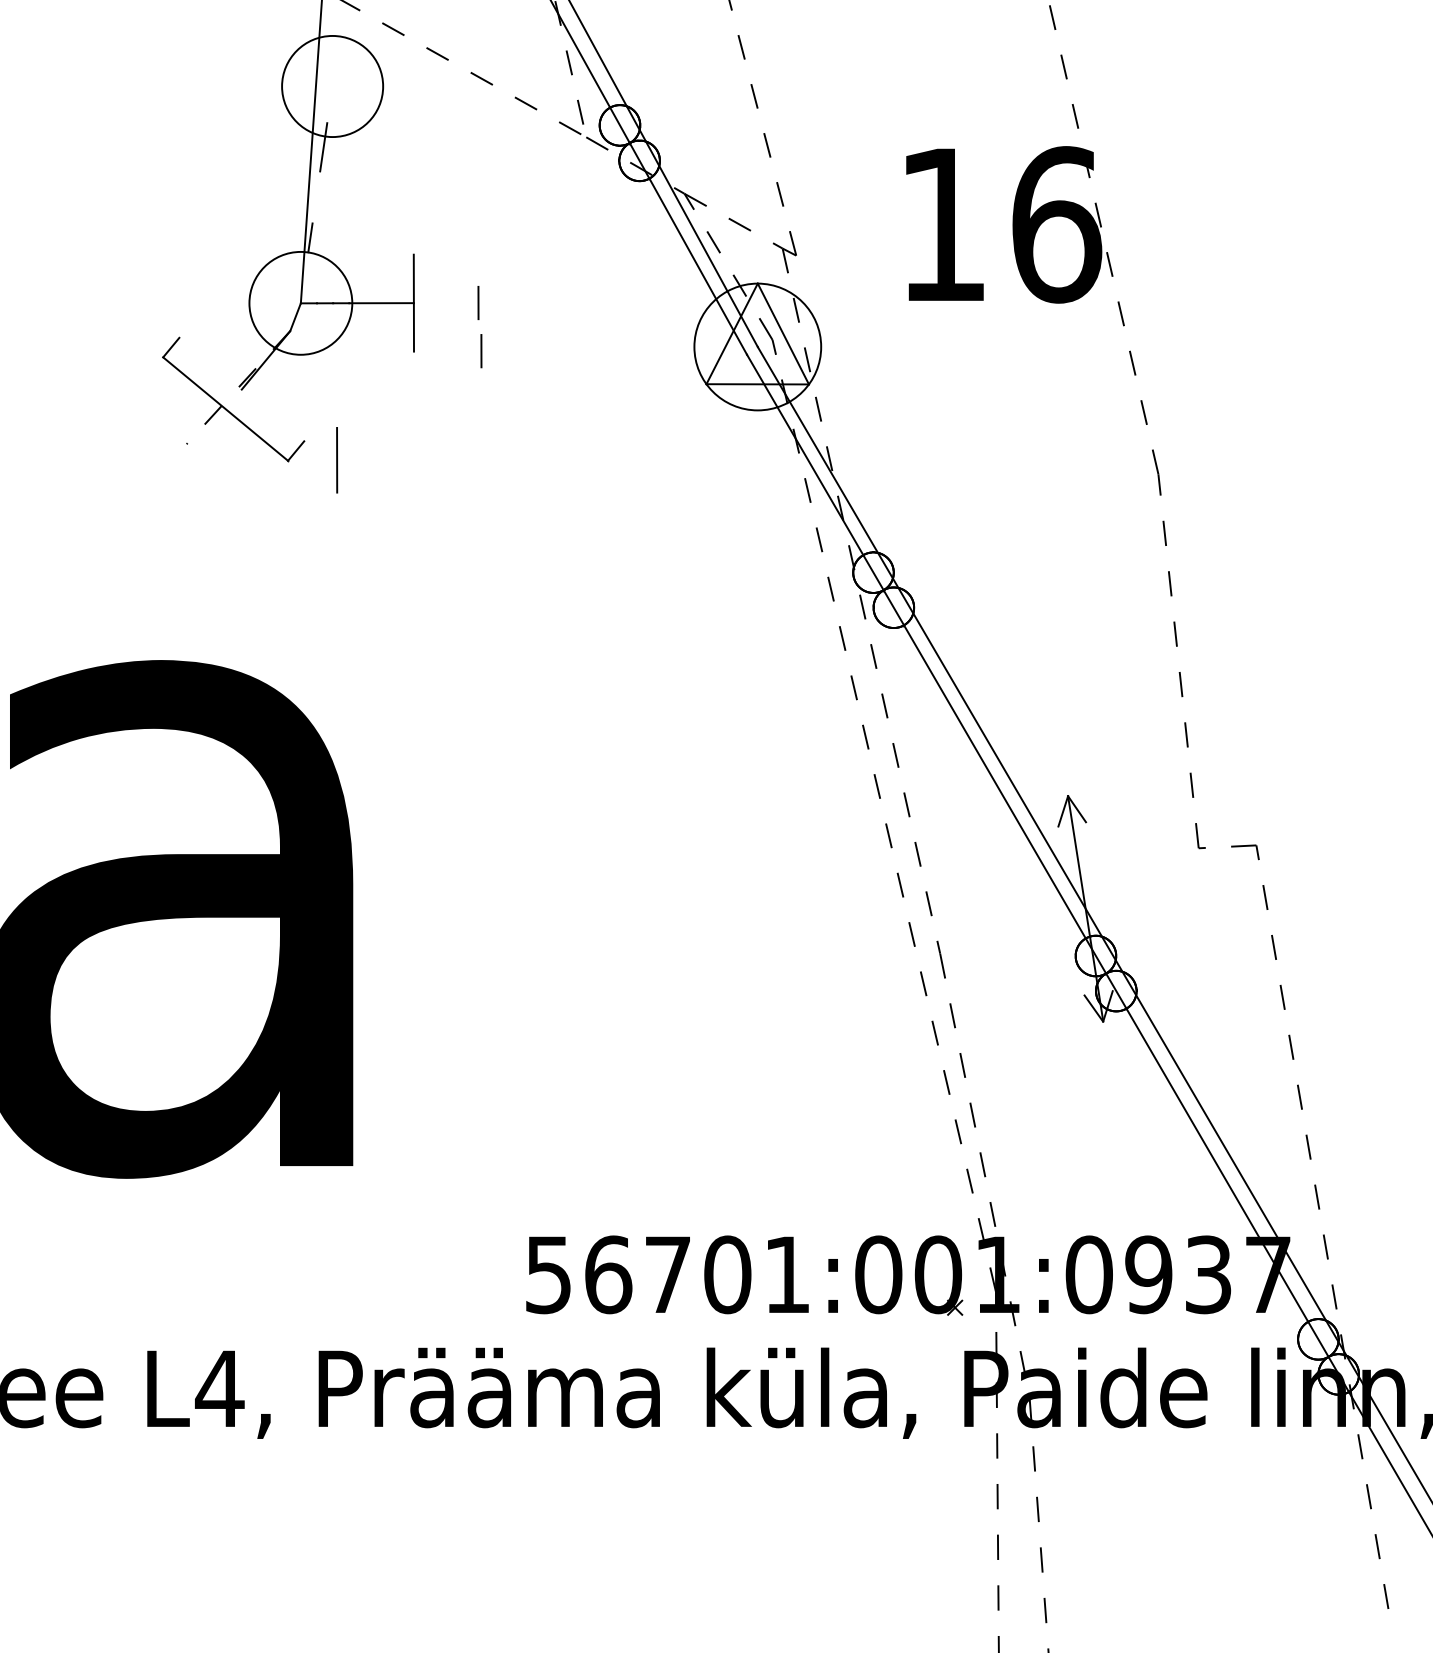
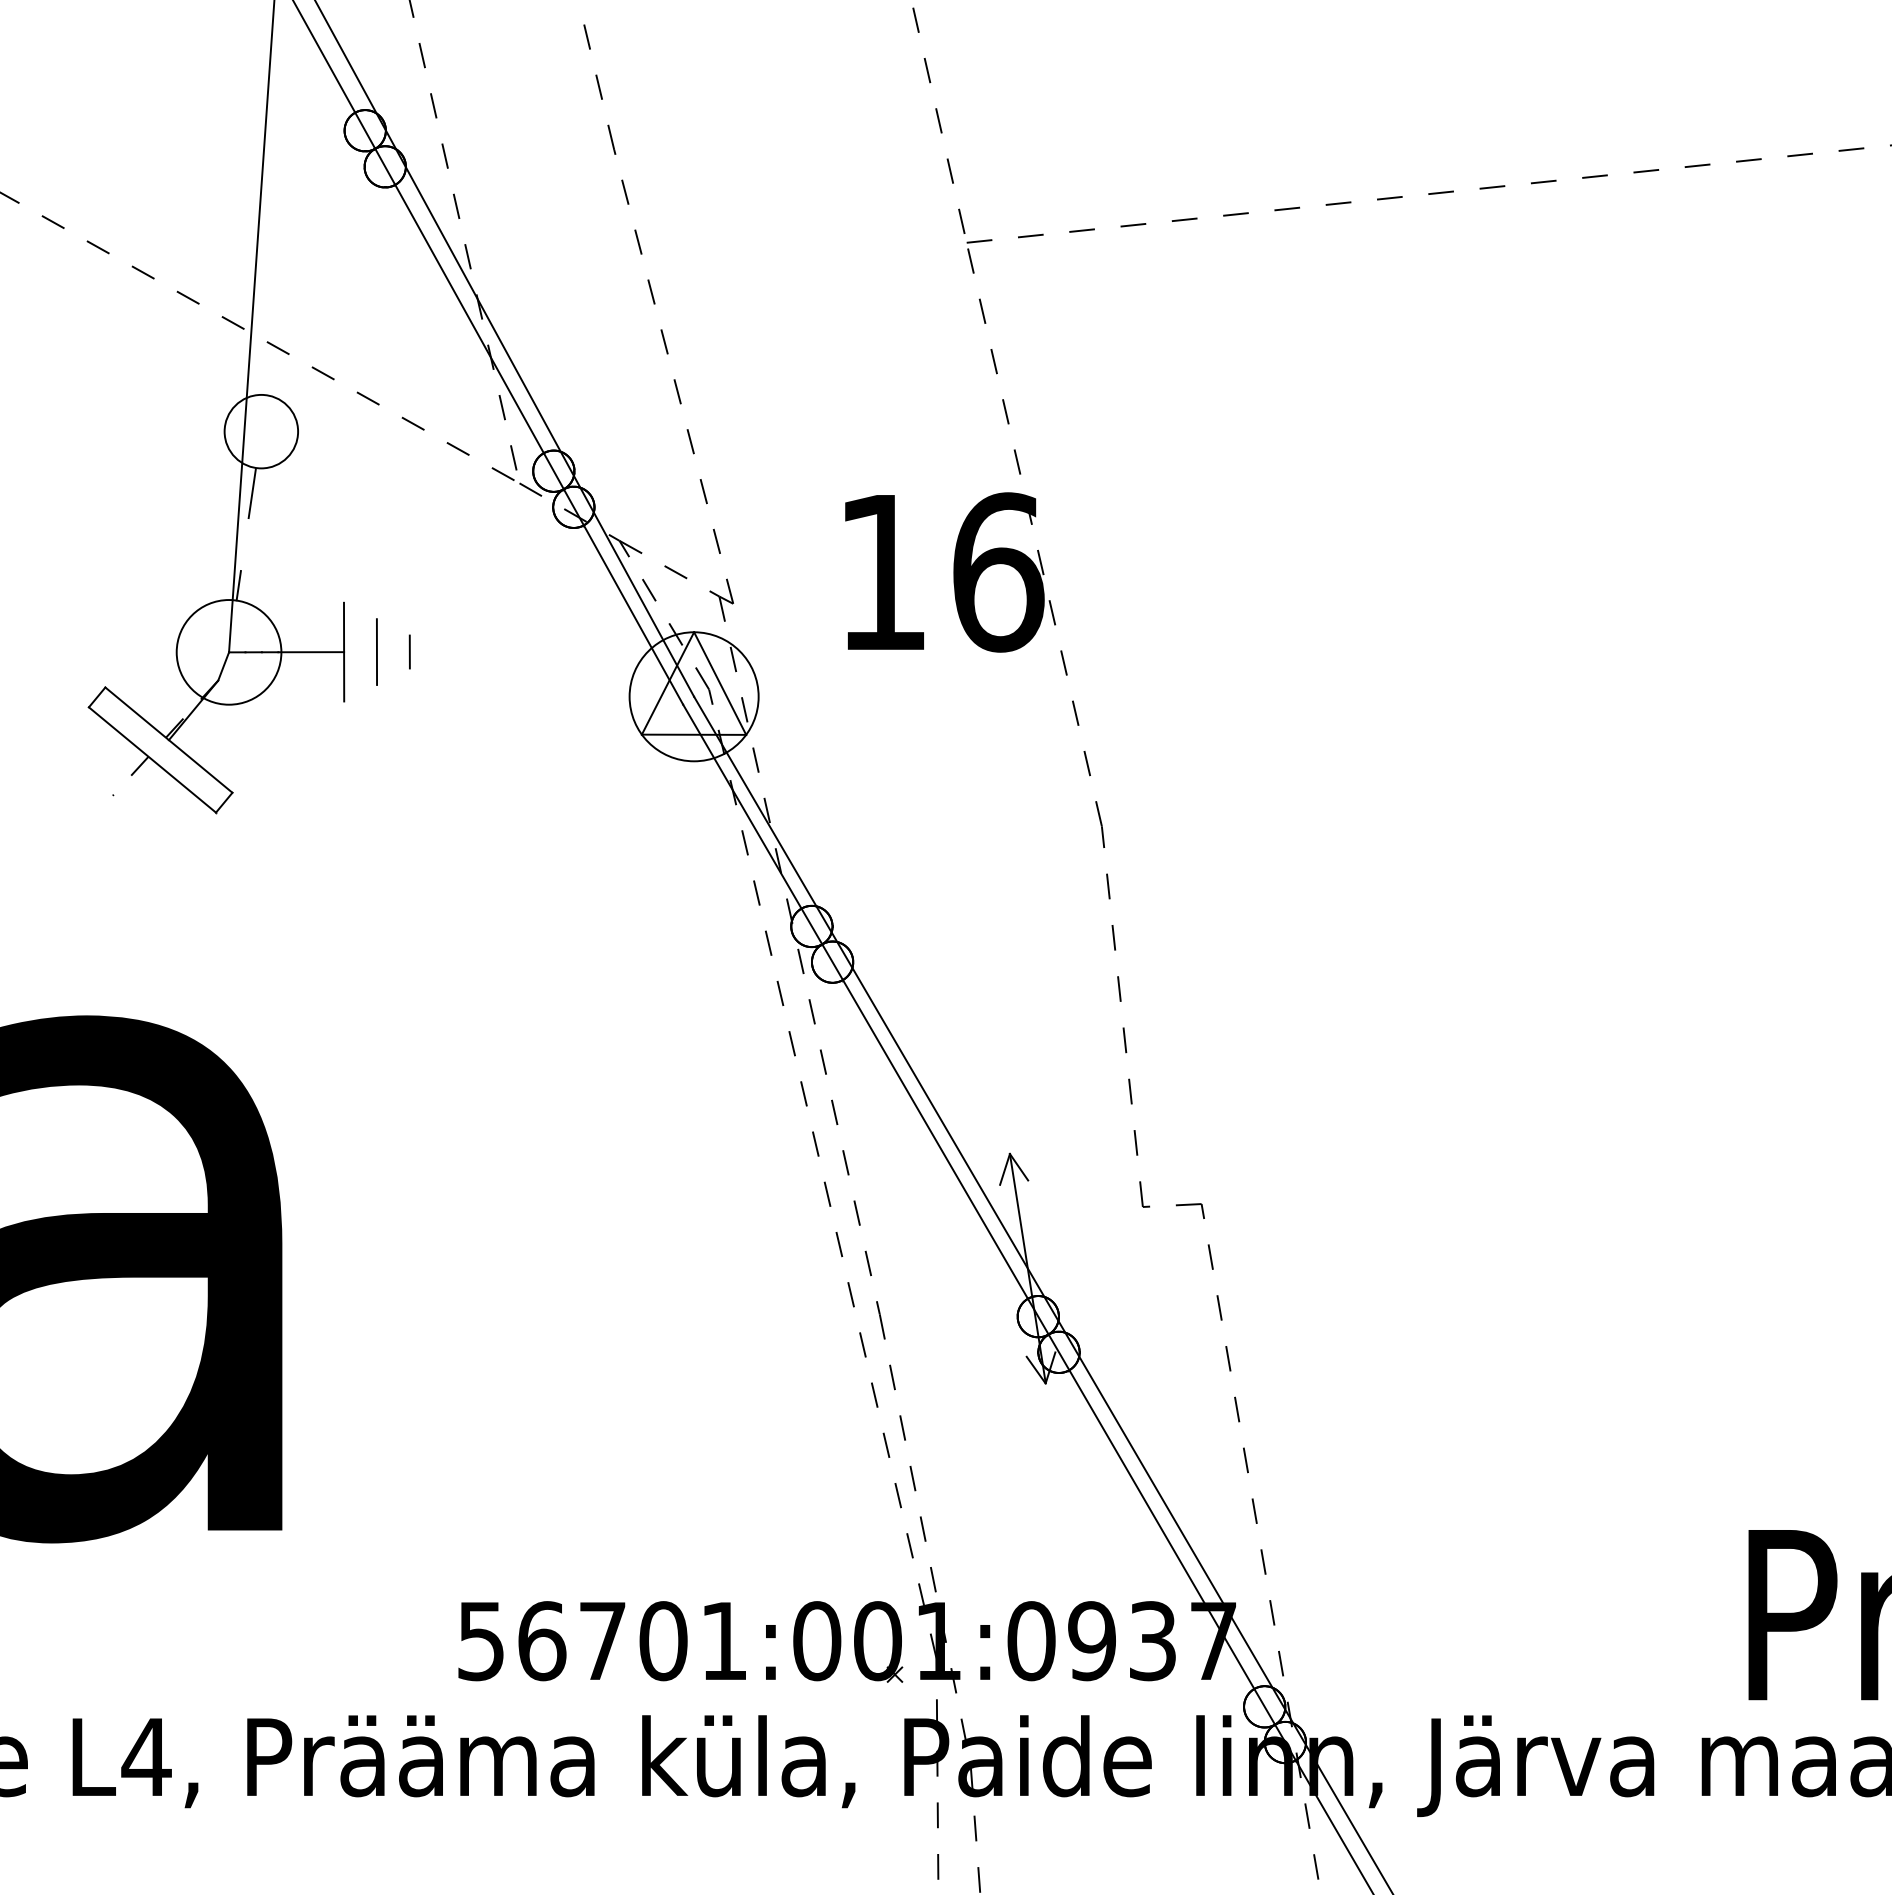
circle: (332, 86) -> (261, 431), size x0.71
line: (481, 350) -> (412, 700), removed
line: (241, 388) -> (168, 739), added
line: (336, 459) -> (376, 651), moved

